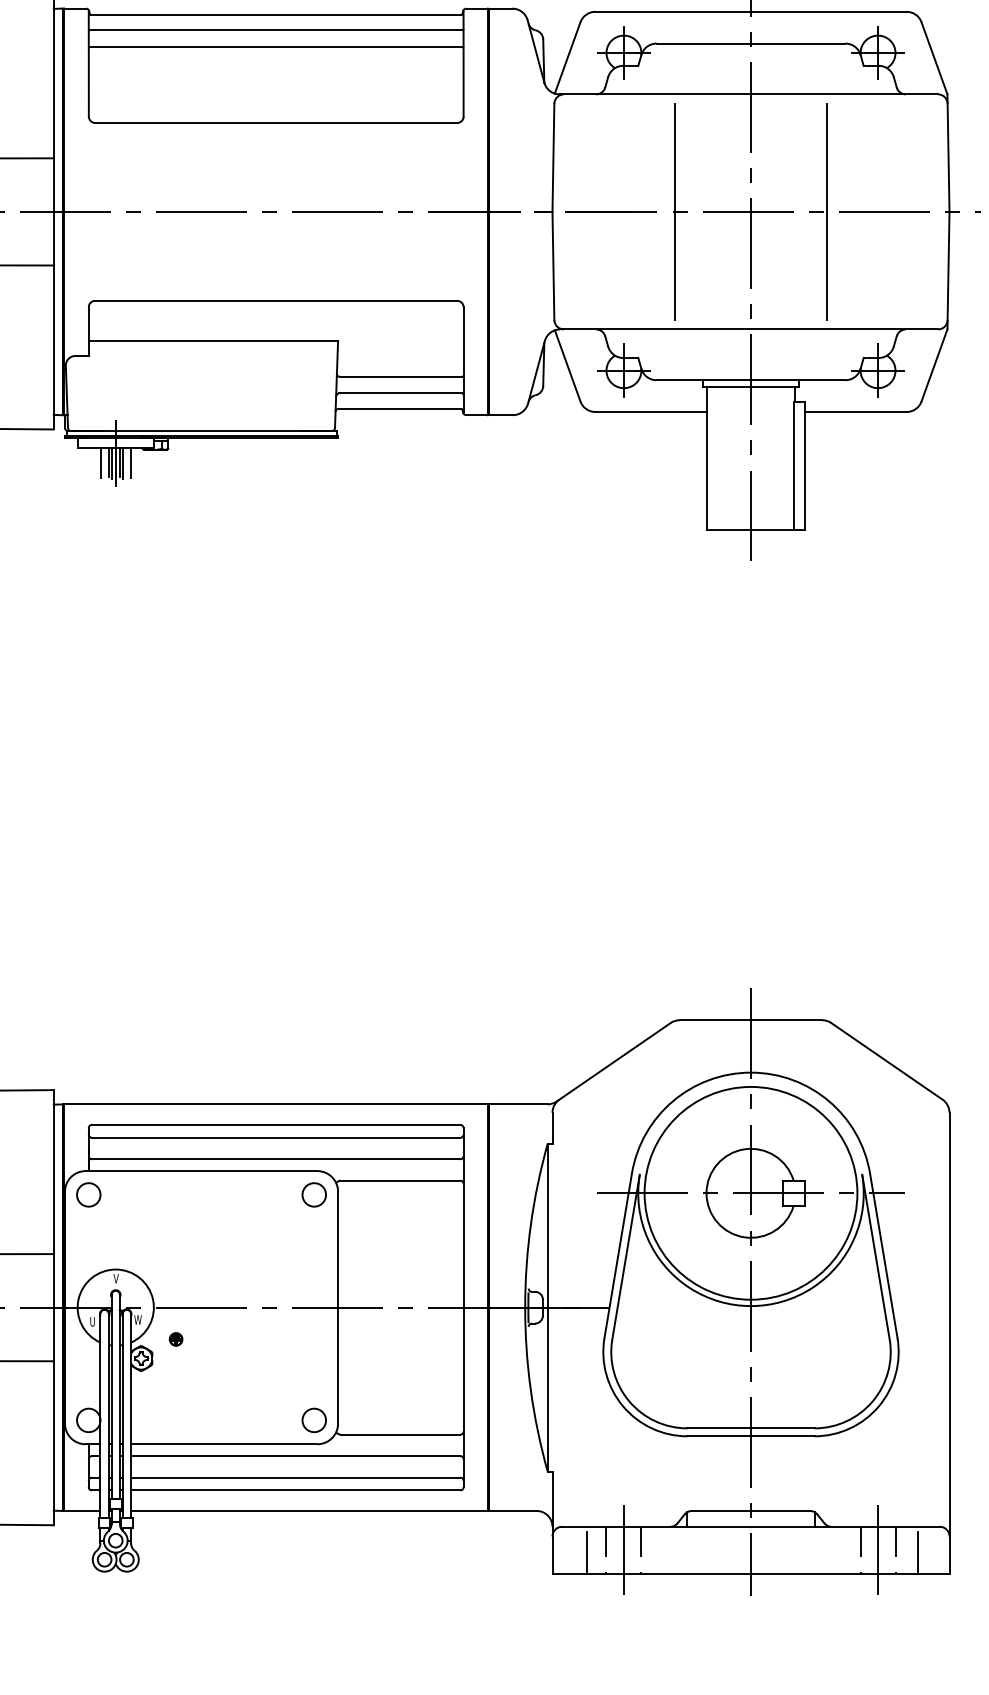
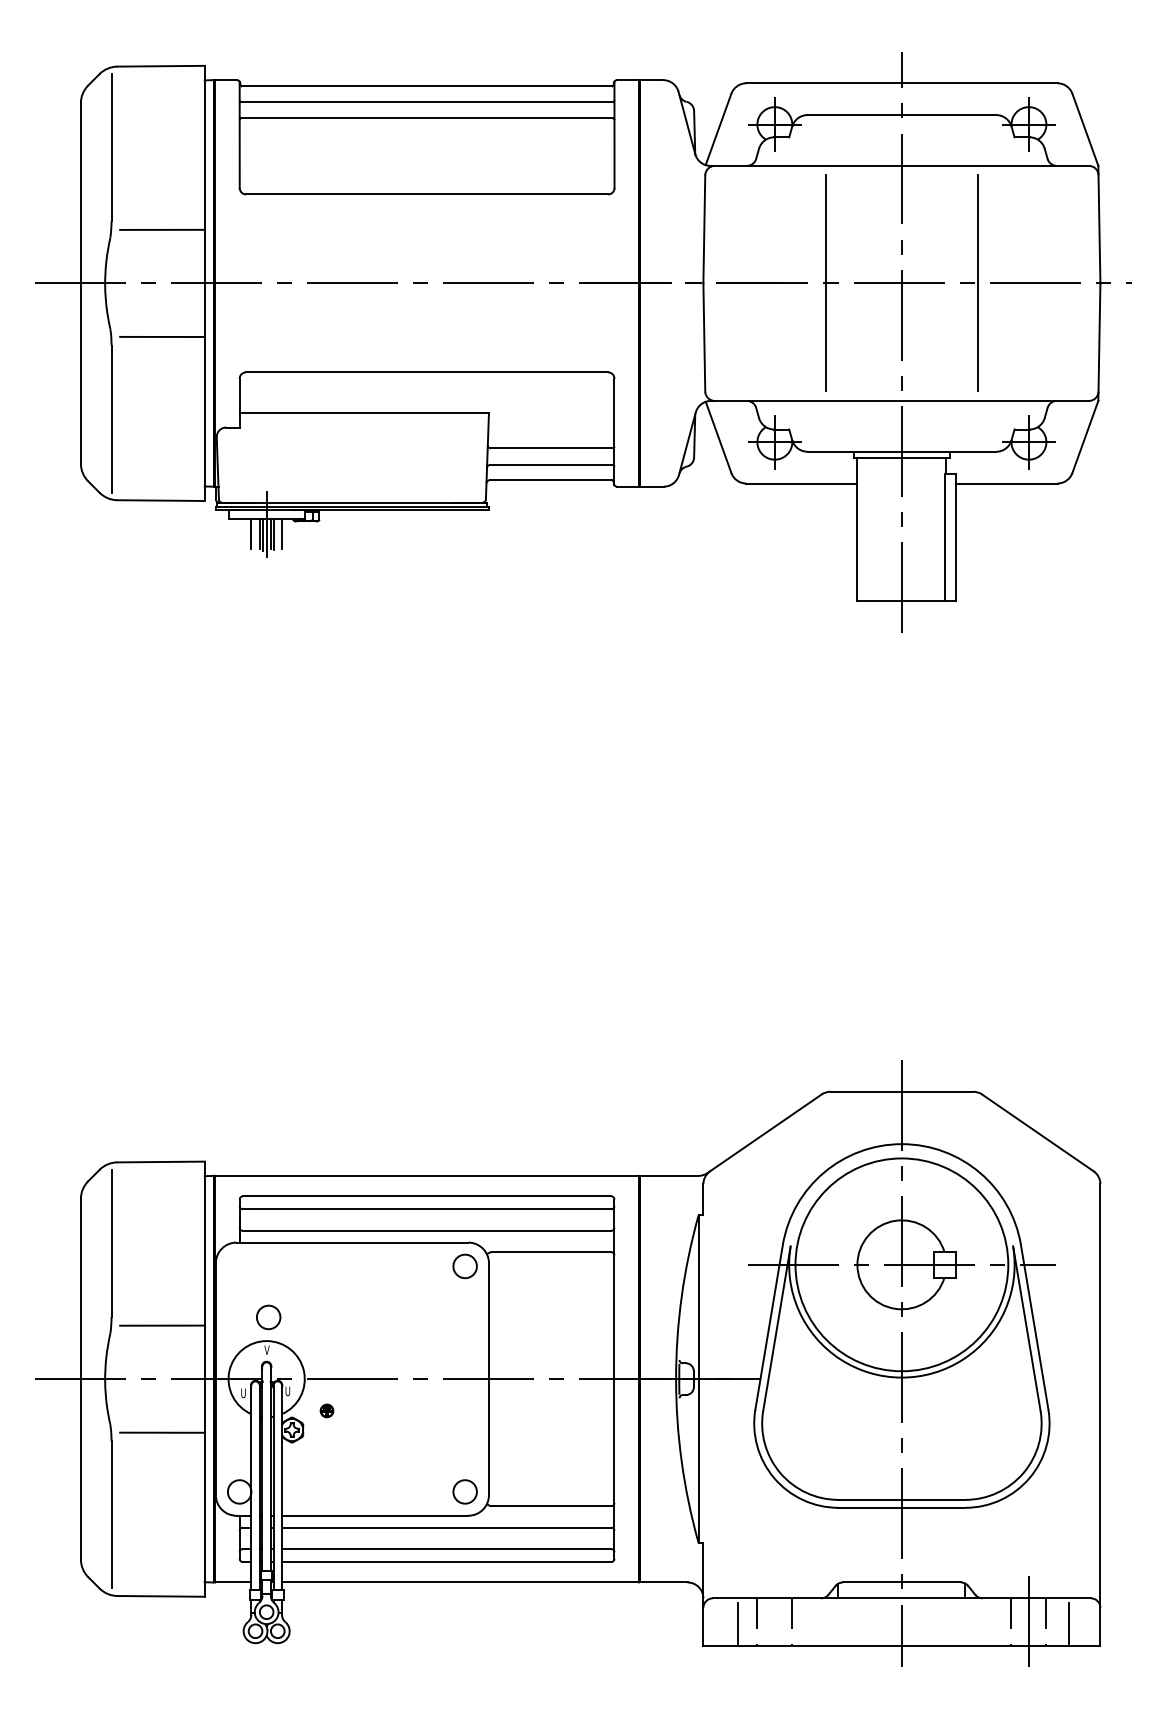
circle: (88, 1194) -> (268, 1317), moved
text: (137, 1319) -> (288, 1391), W -> U
line: (623, 1550) -> (774, 1622), removed

